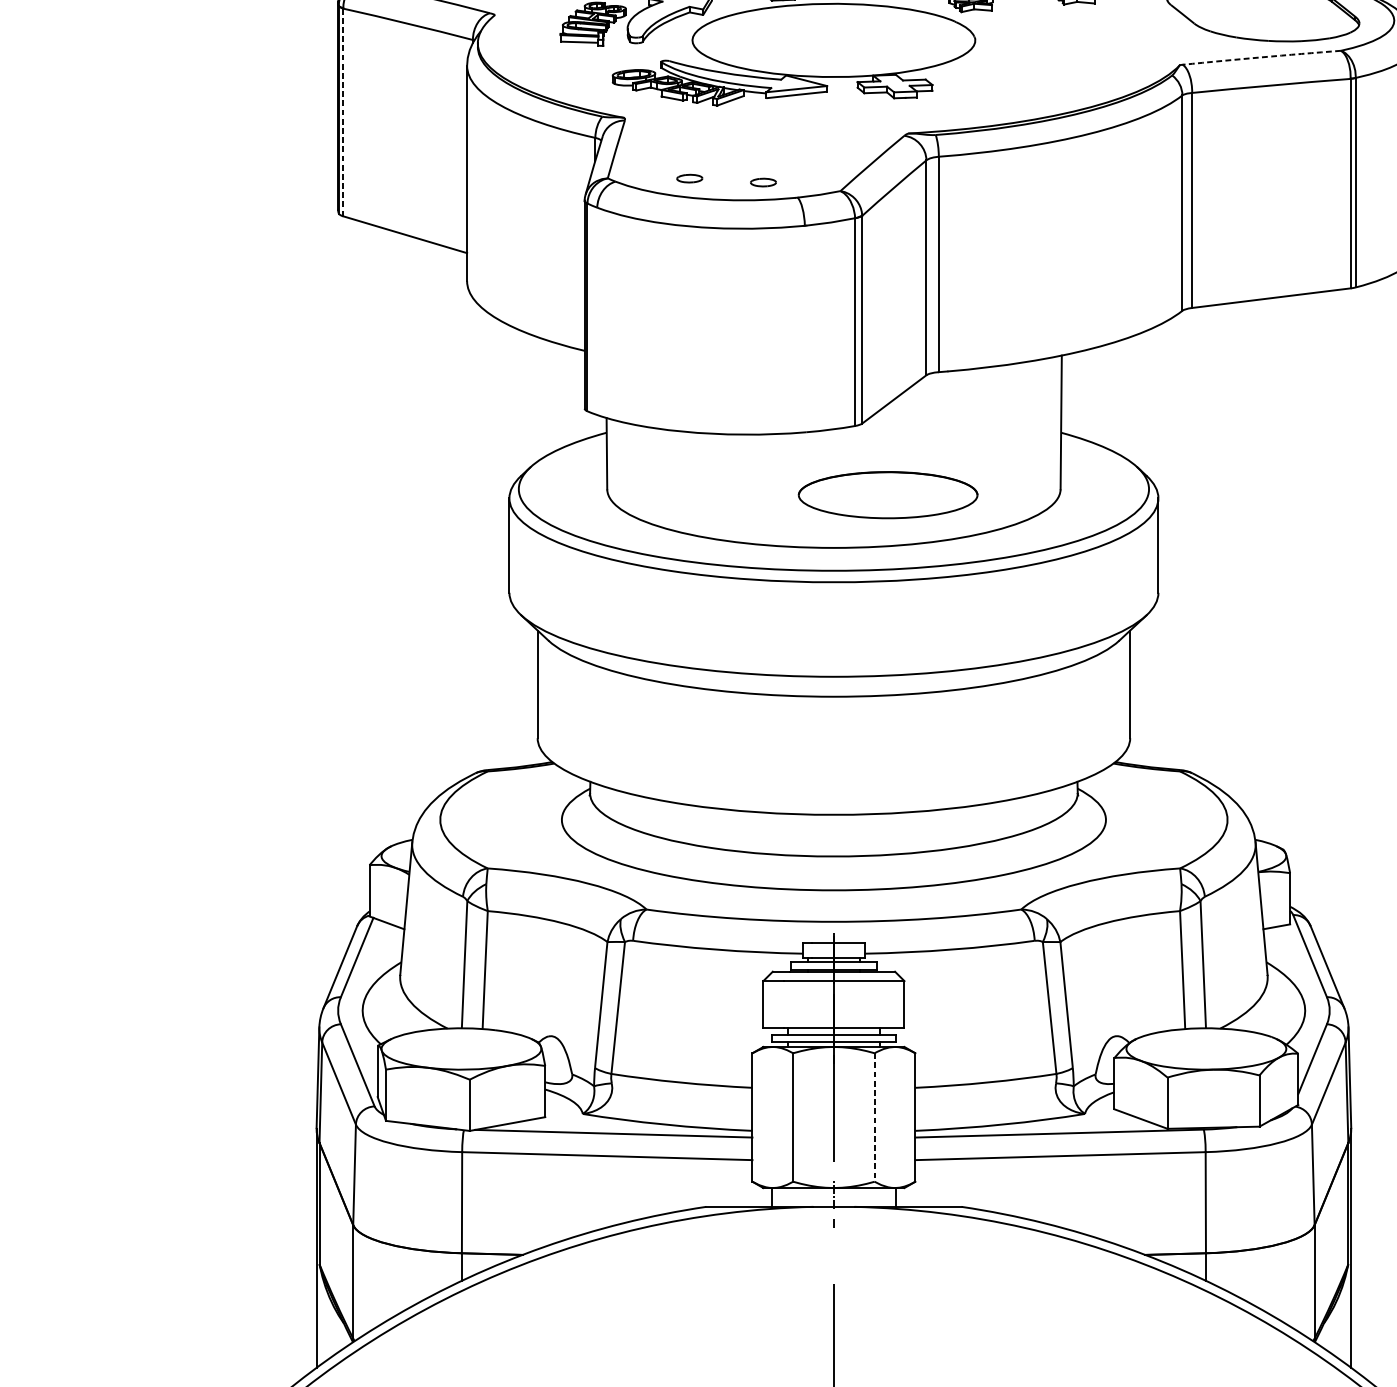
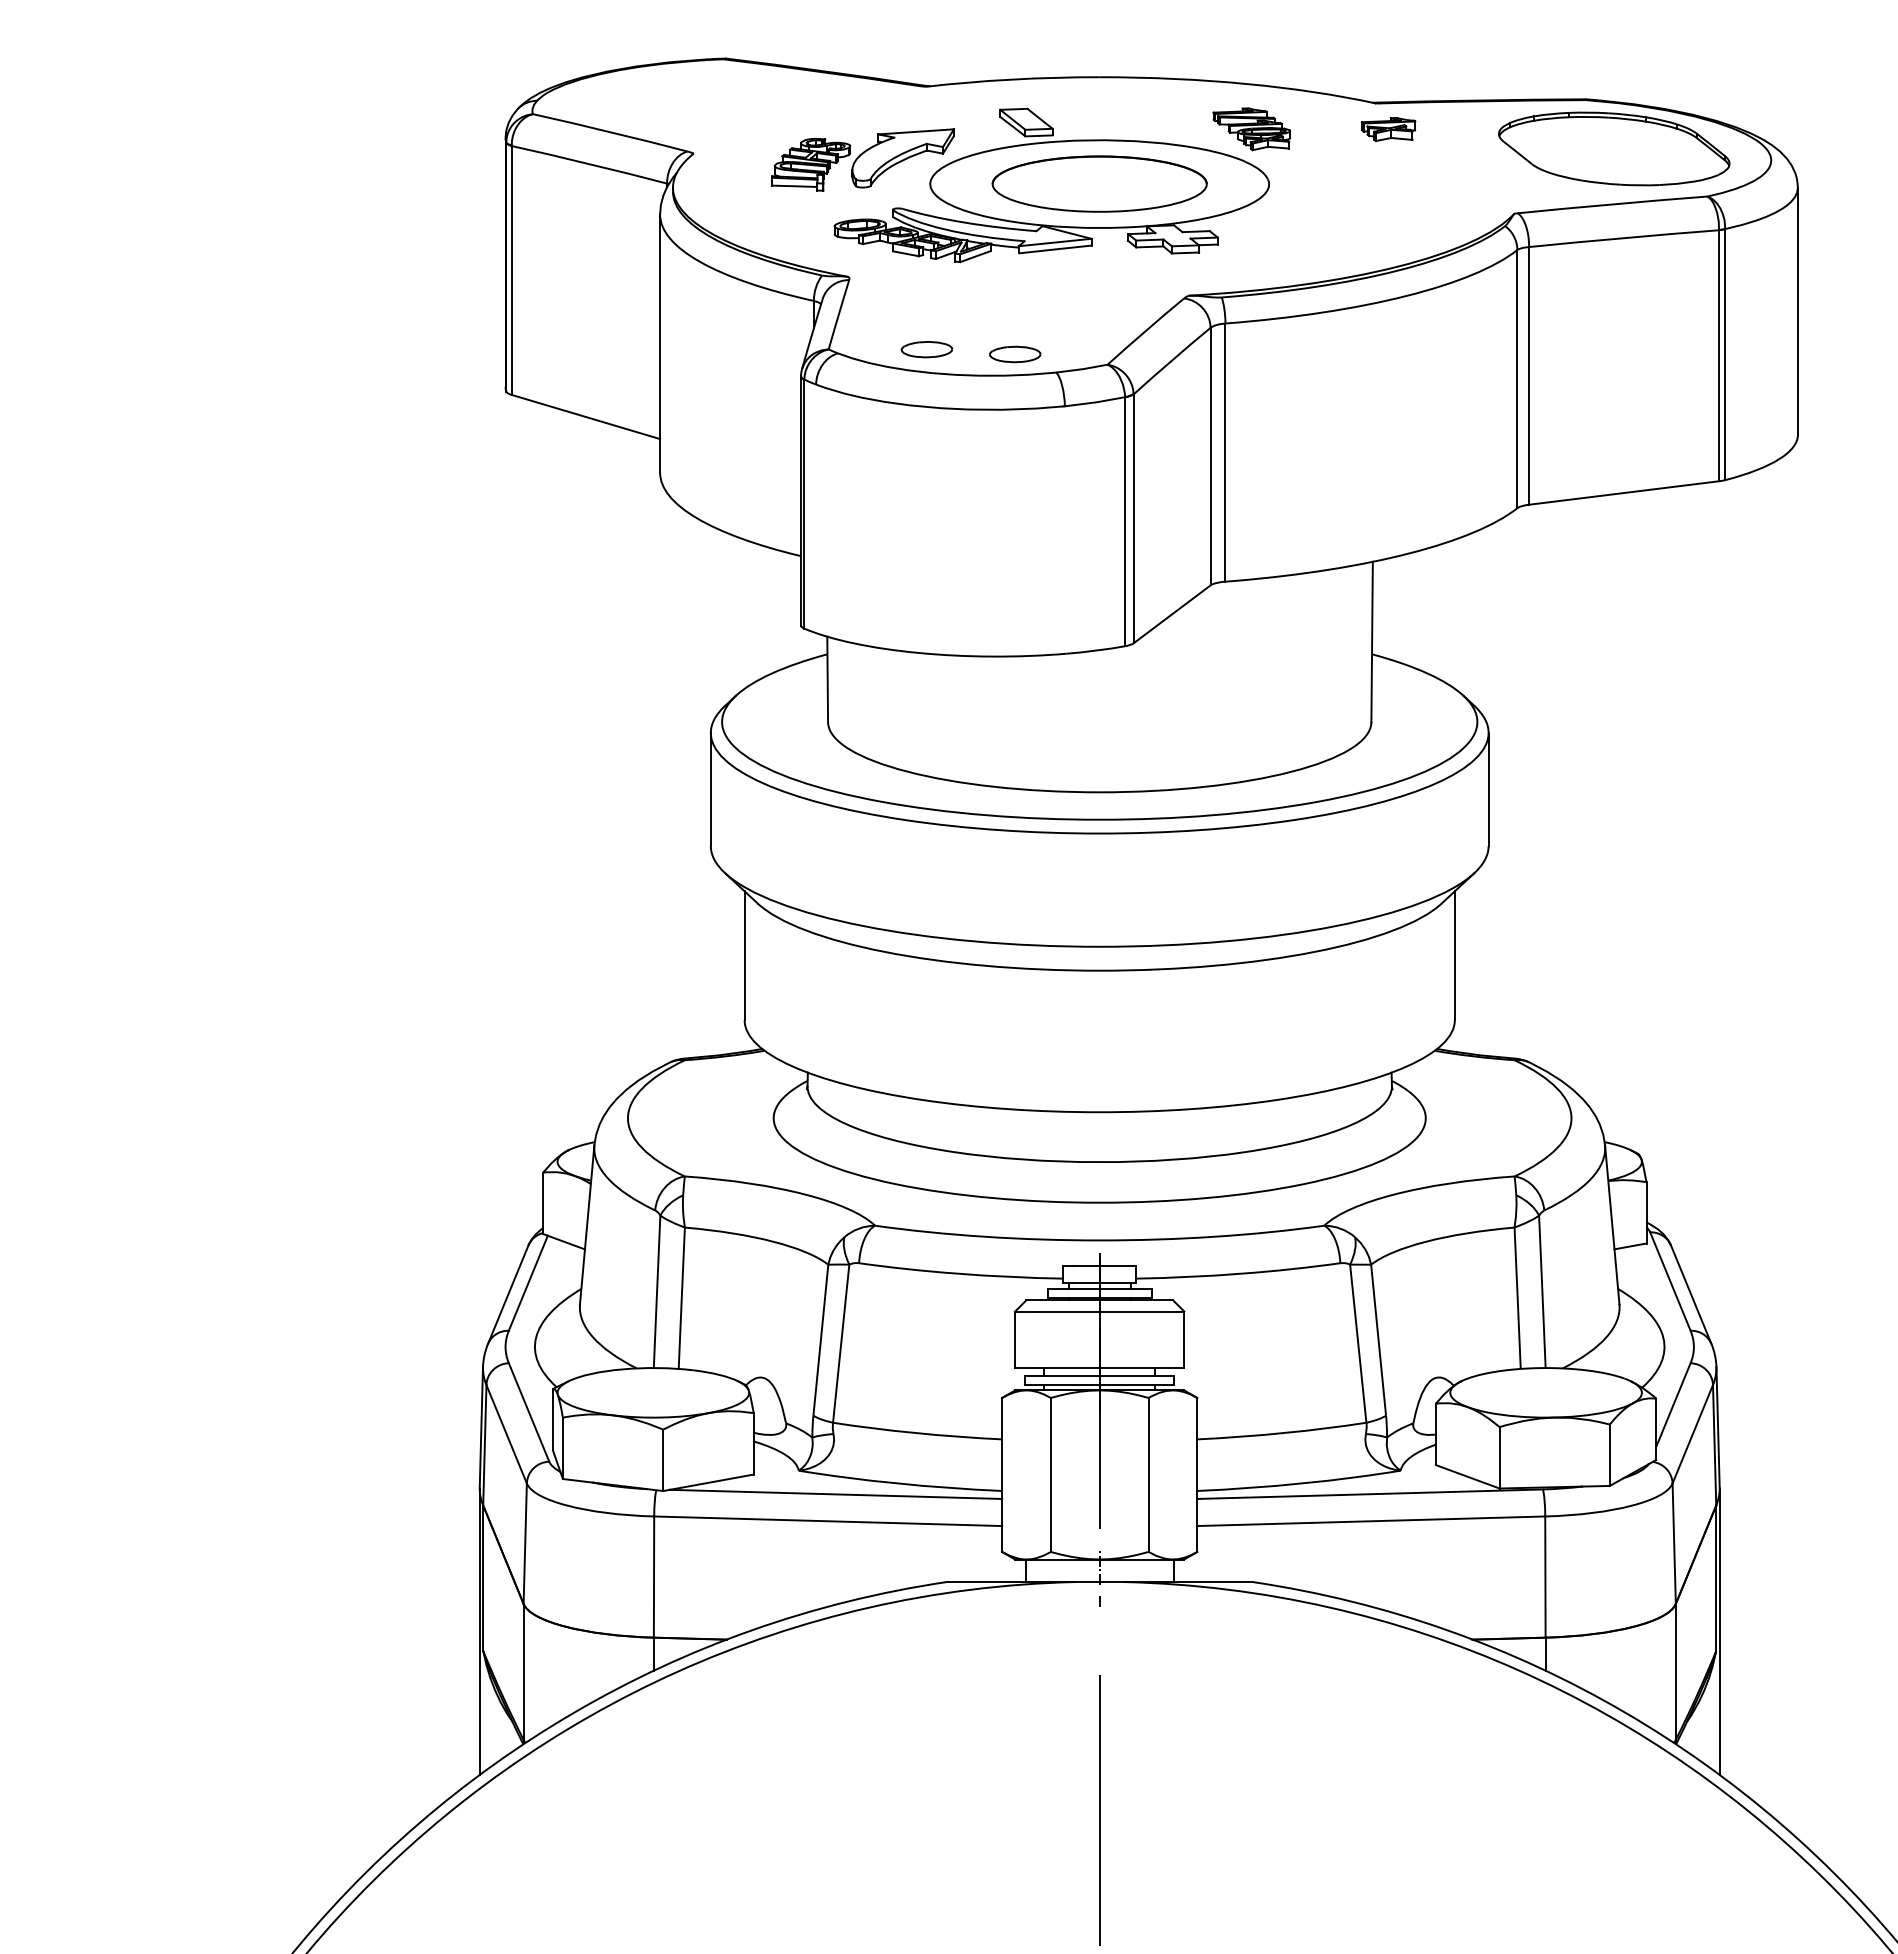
arc: (1261, 57) -> (1612, 204), dashed -> solid
line: (343, 113) -> (511, 271), dashed -> solid
part: (689, 178) -> (926, 349), size x1.67
part: (763, 182) -> (1015, 354), size x1.67
part: (887, 494) -> (1099, 183), moved
line: (874, 1117) -> (1148, 1474), dashed -> solid

